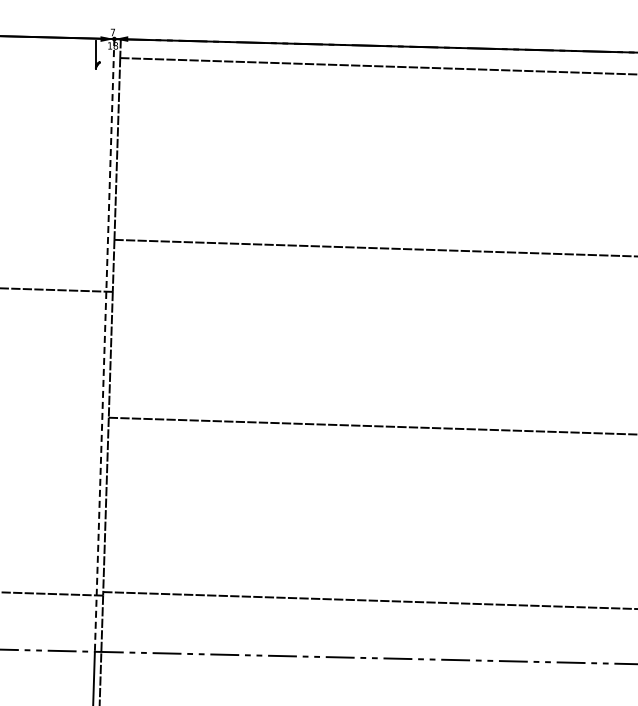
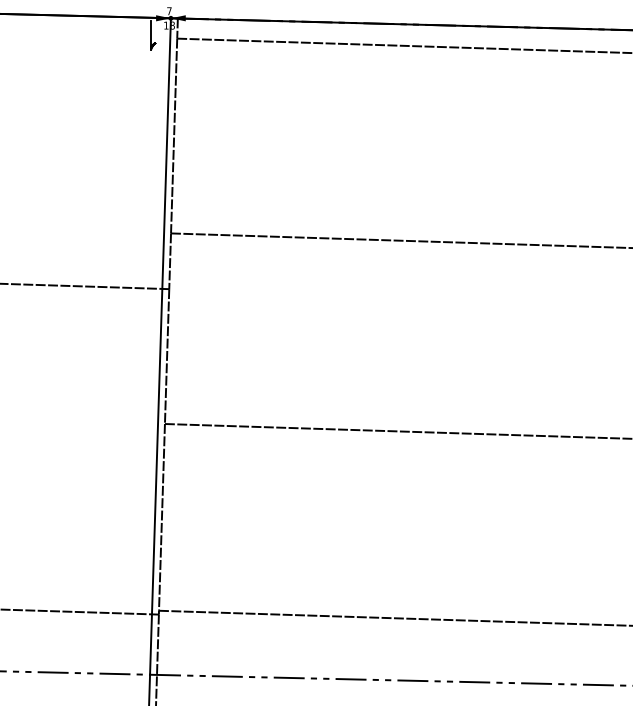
line: (104, 345) -> (160, 346), dashed -> solid

